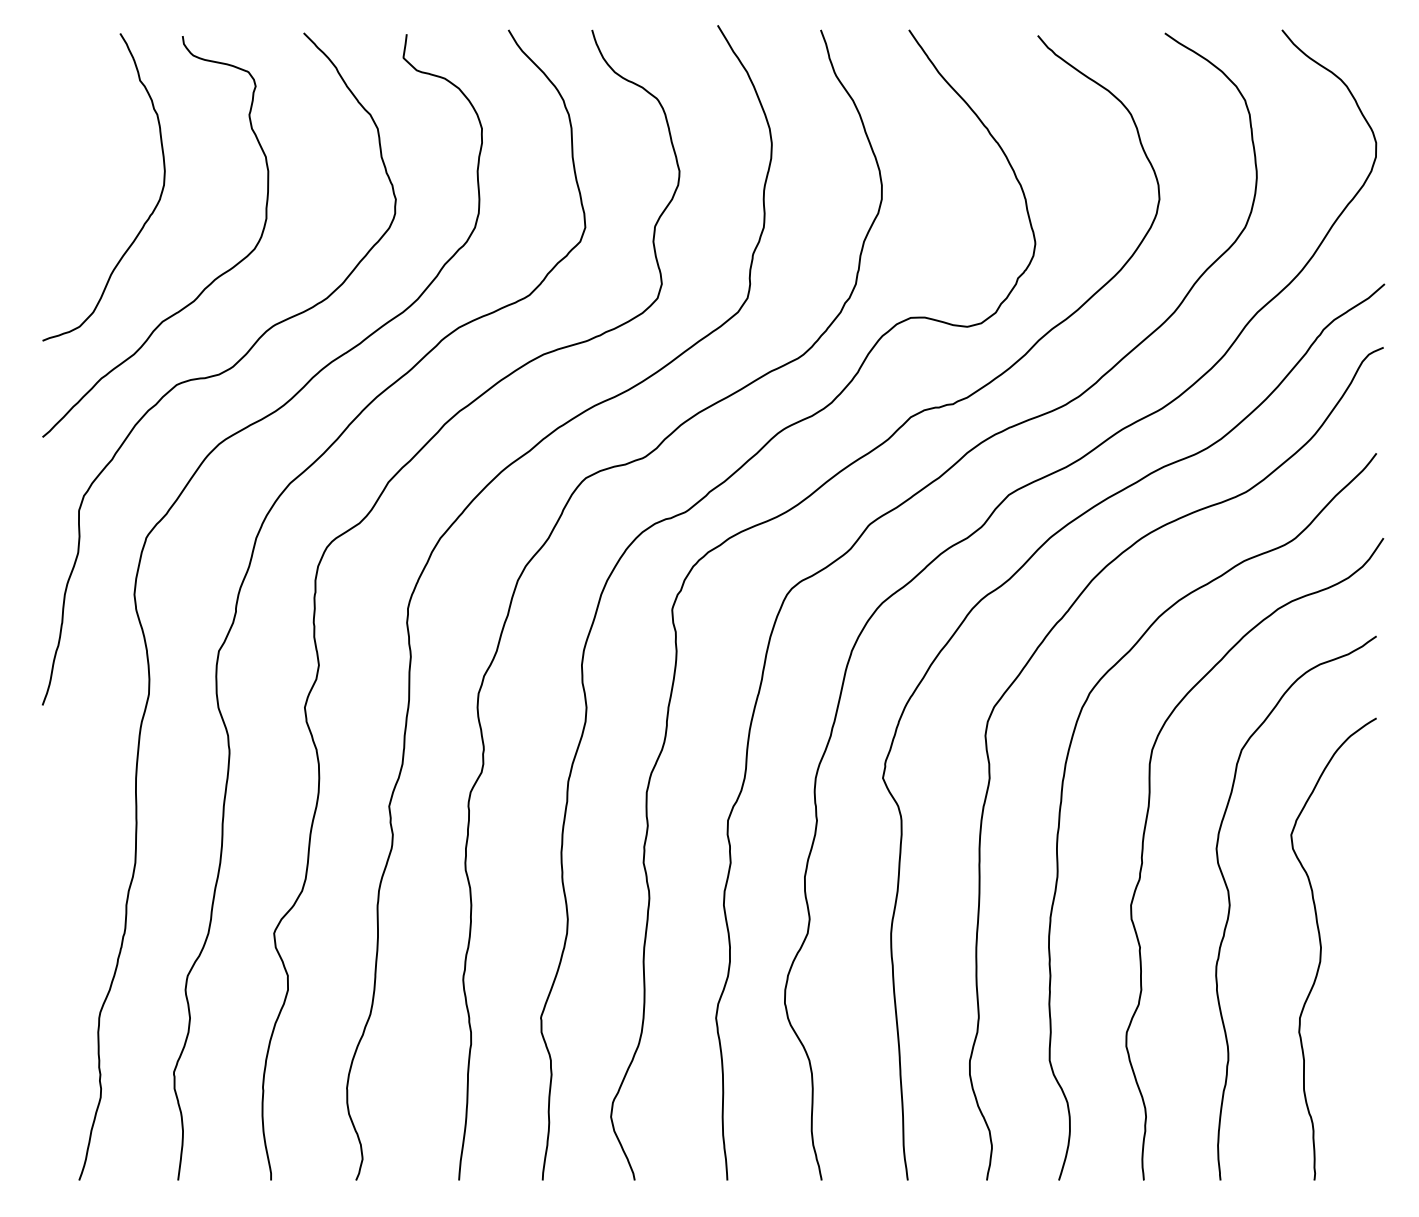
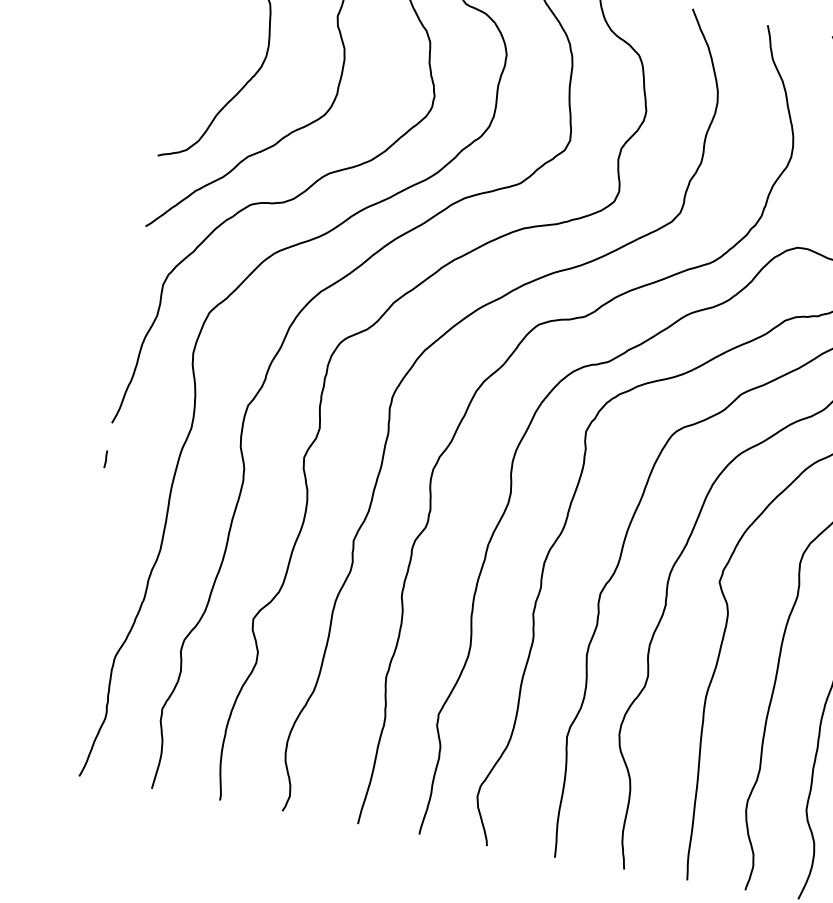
line: (42, 754) -> (105, 459), added

